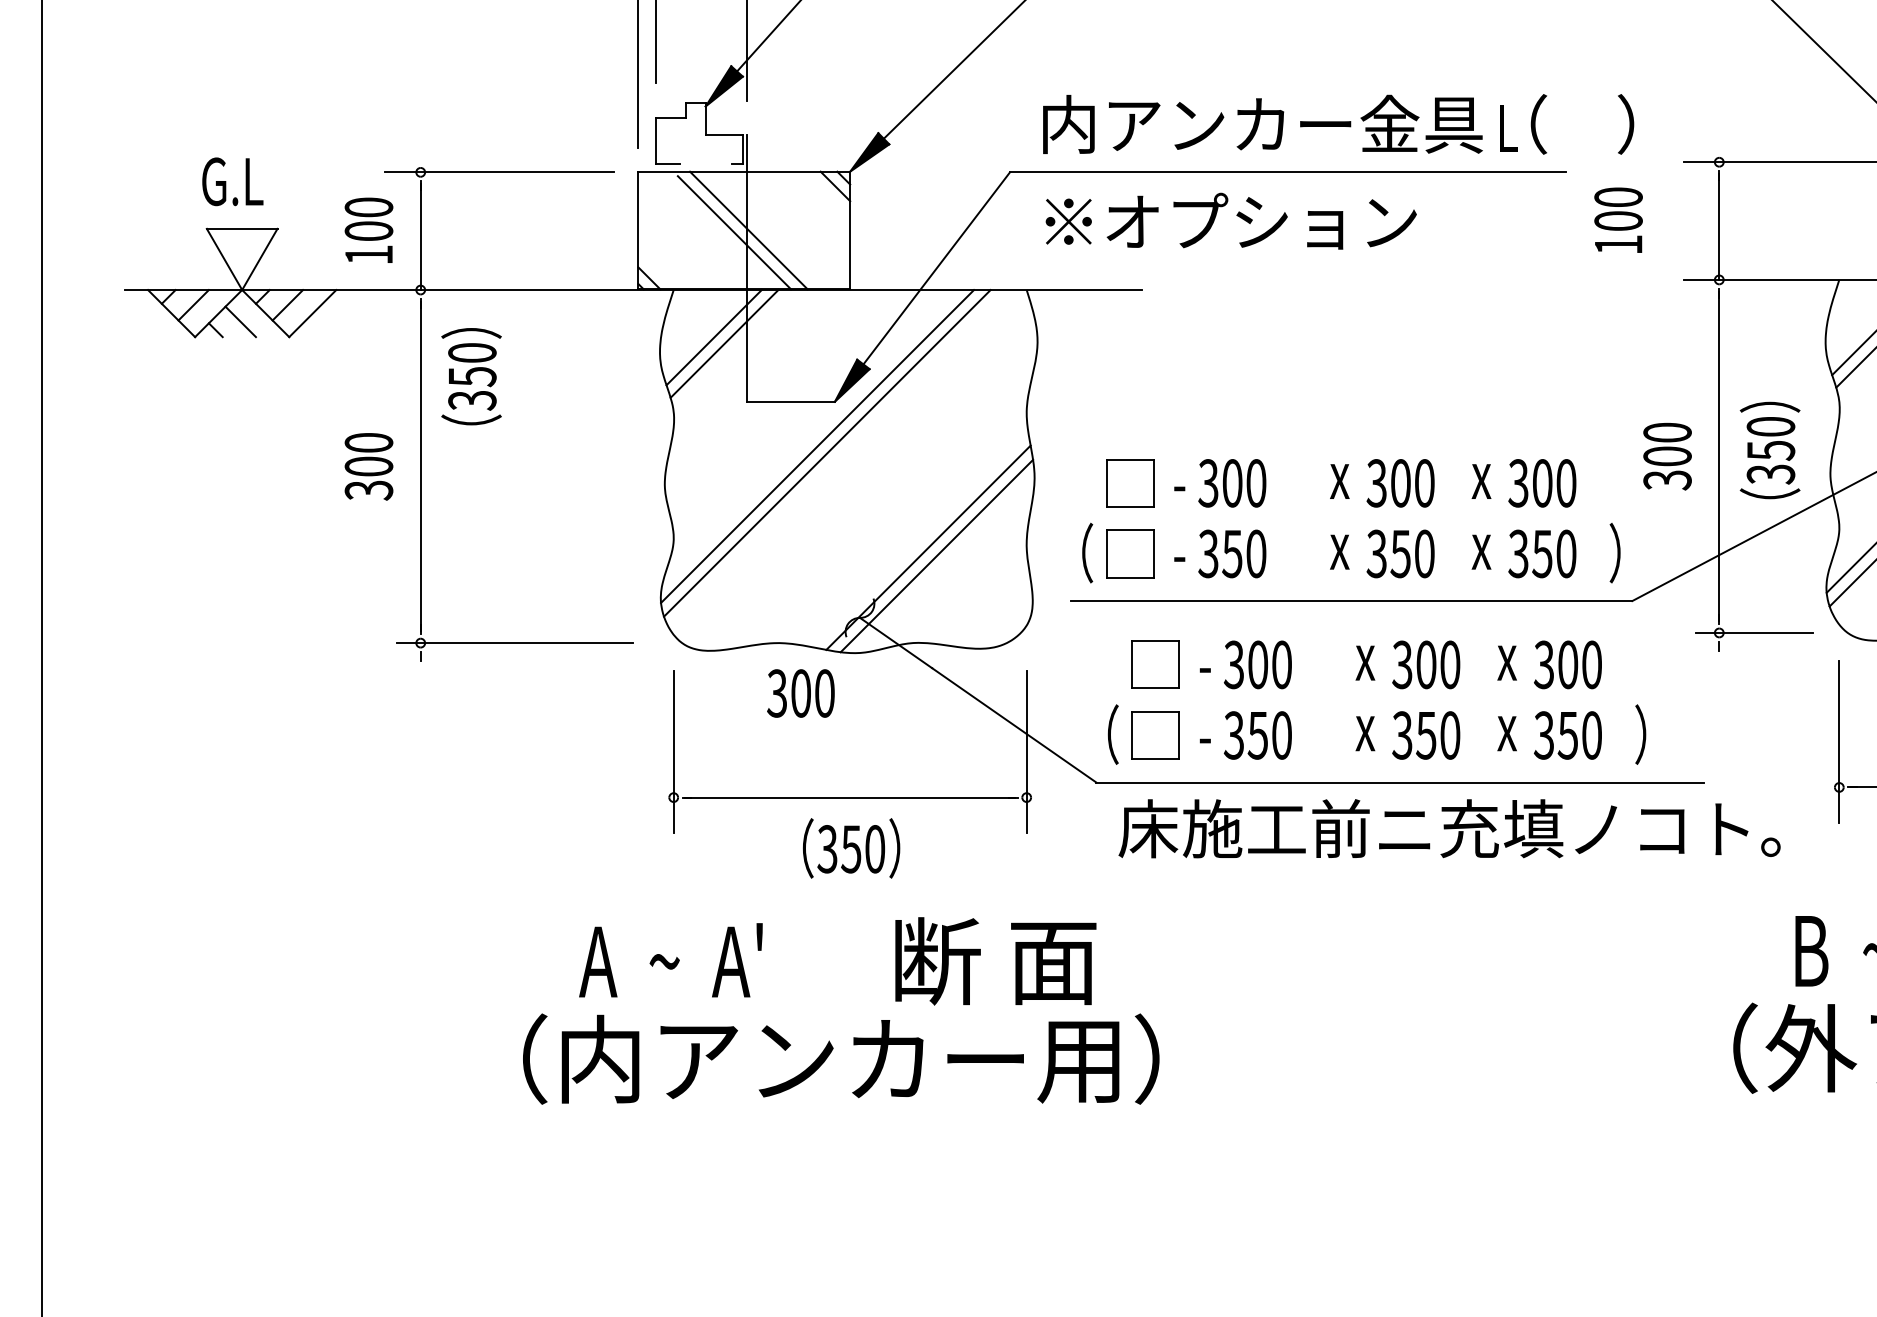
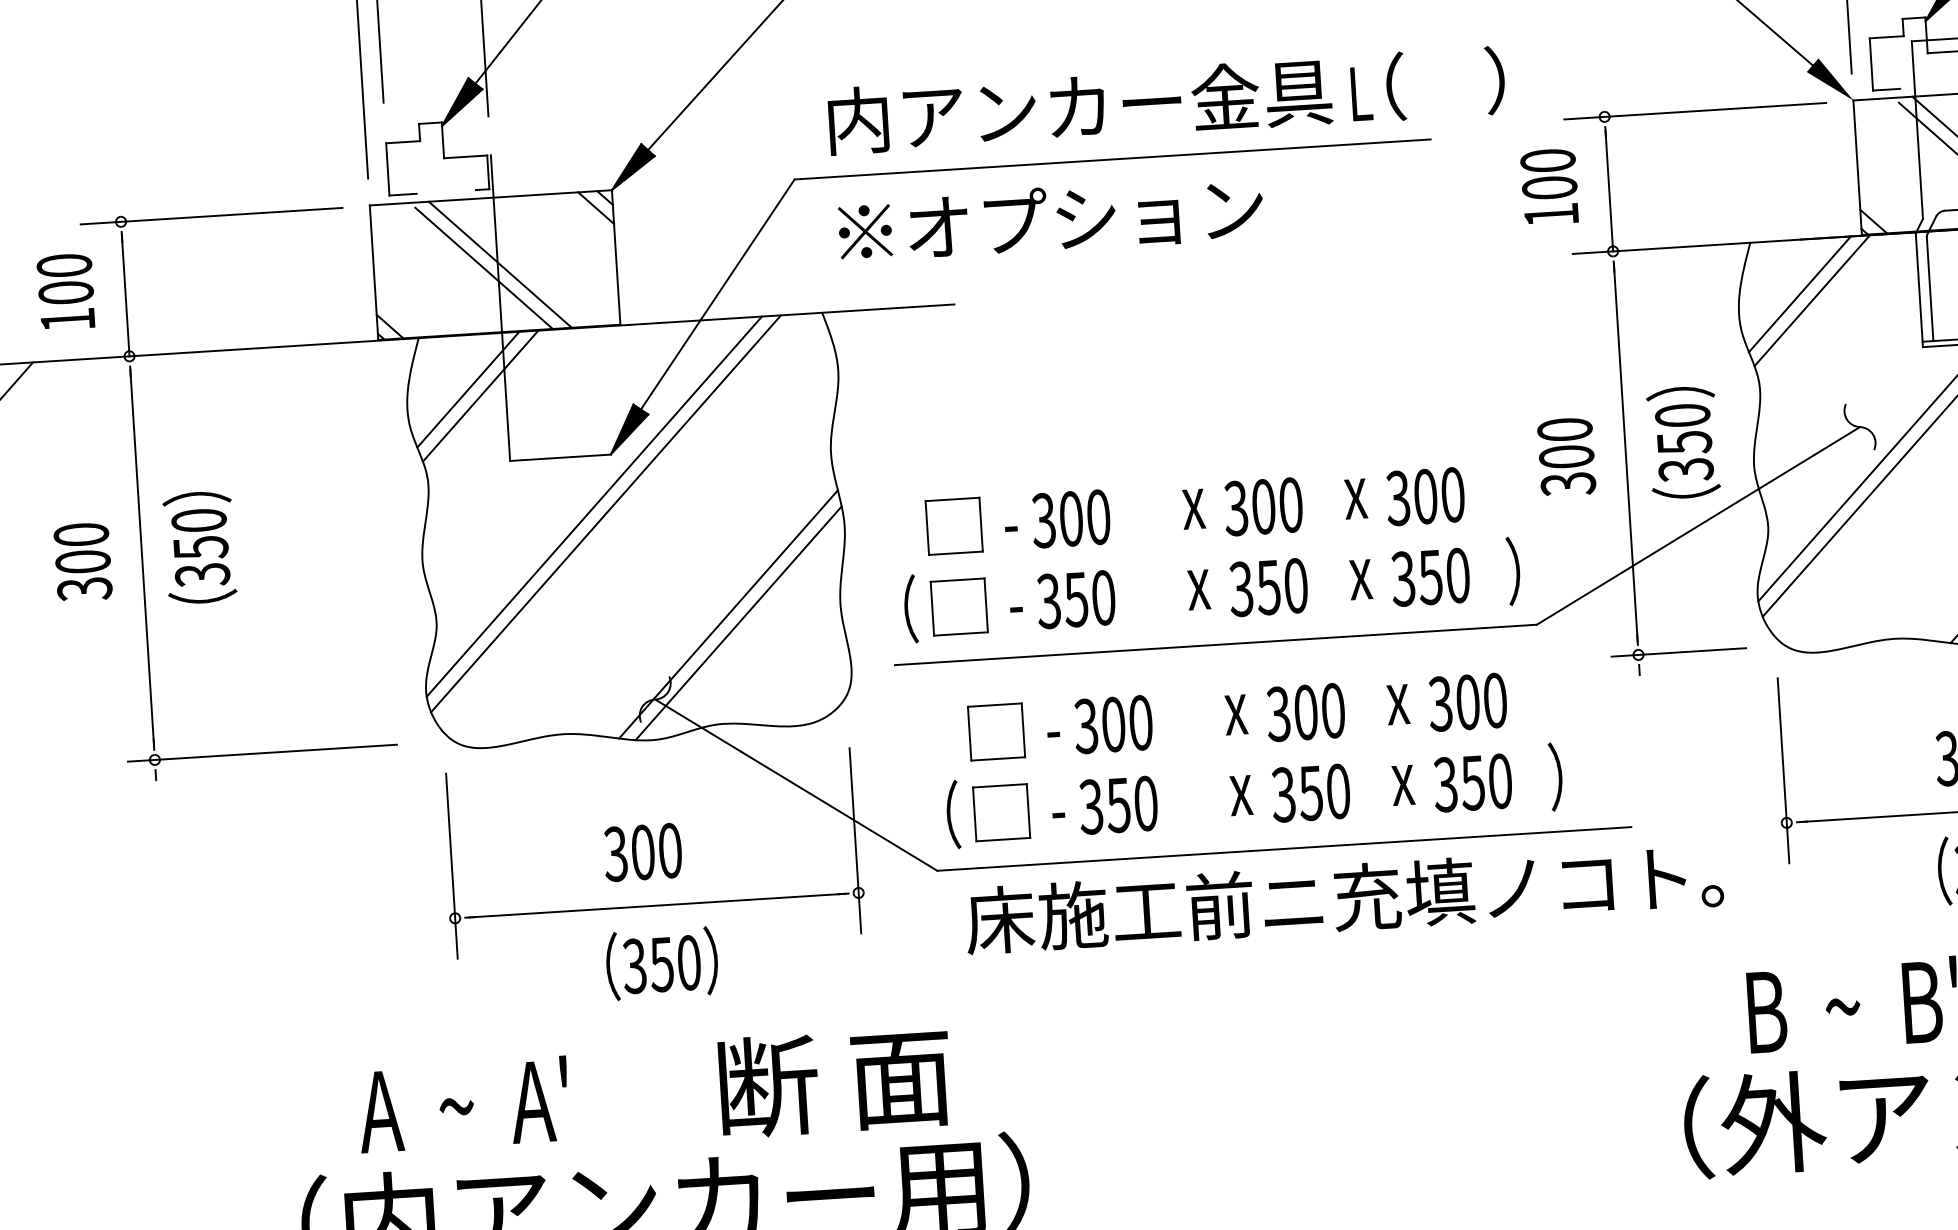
text: (1618, 219) -> (1549, 186), moved
text: (471, 376) -> (199, 547), moved
text: (800, 693) -> (642, 852), moved

